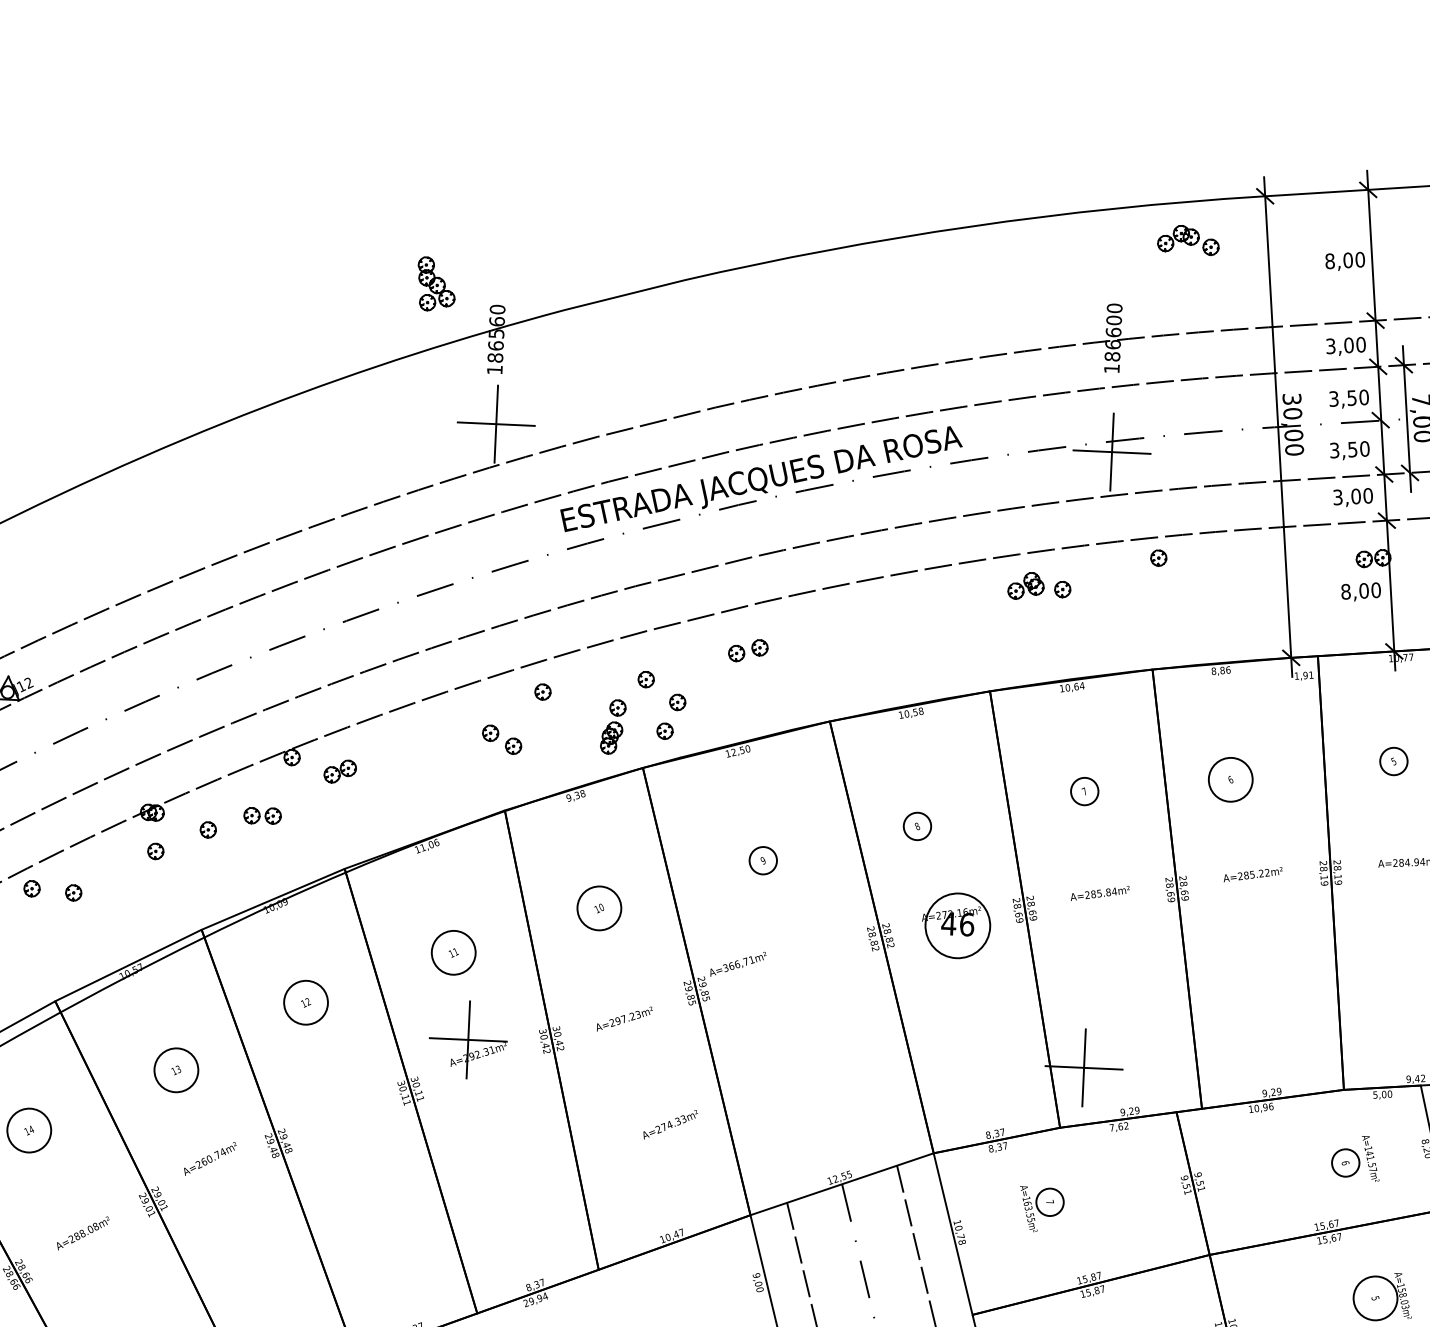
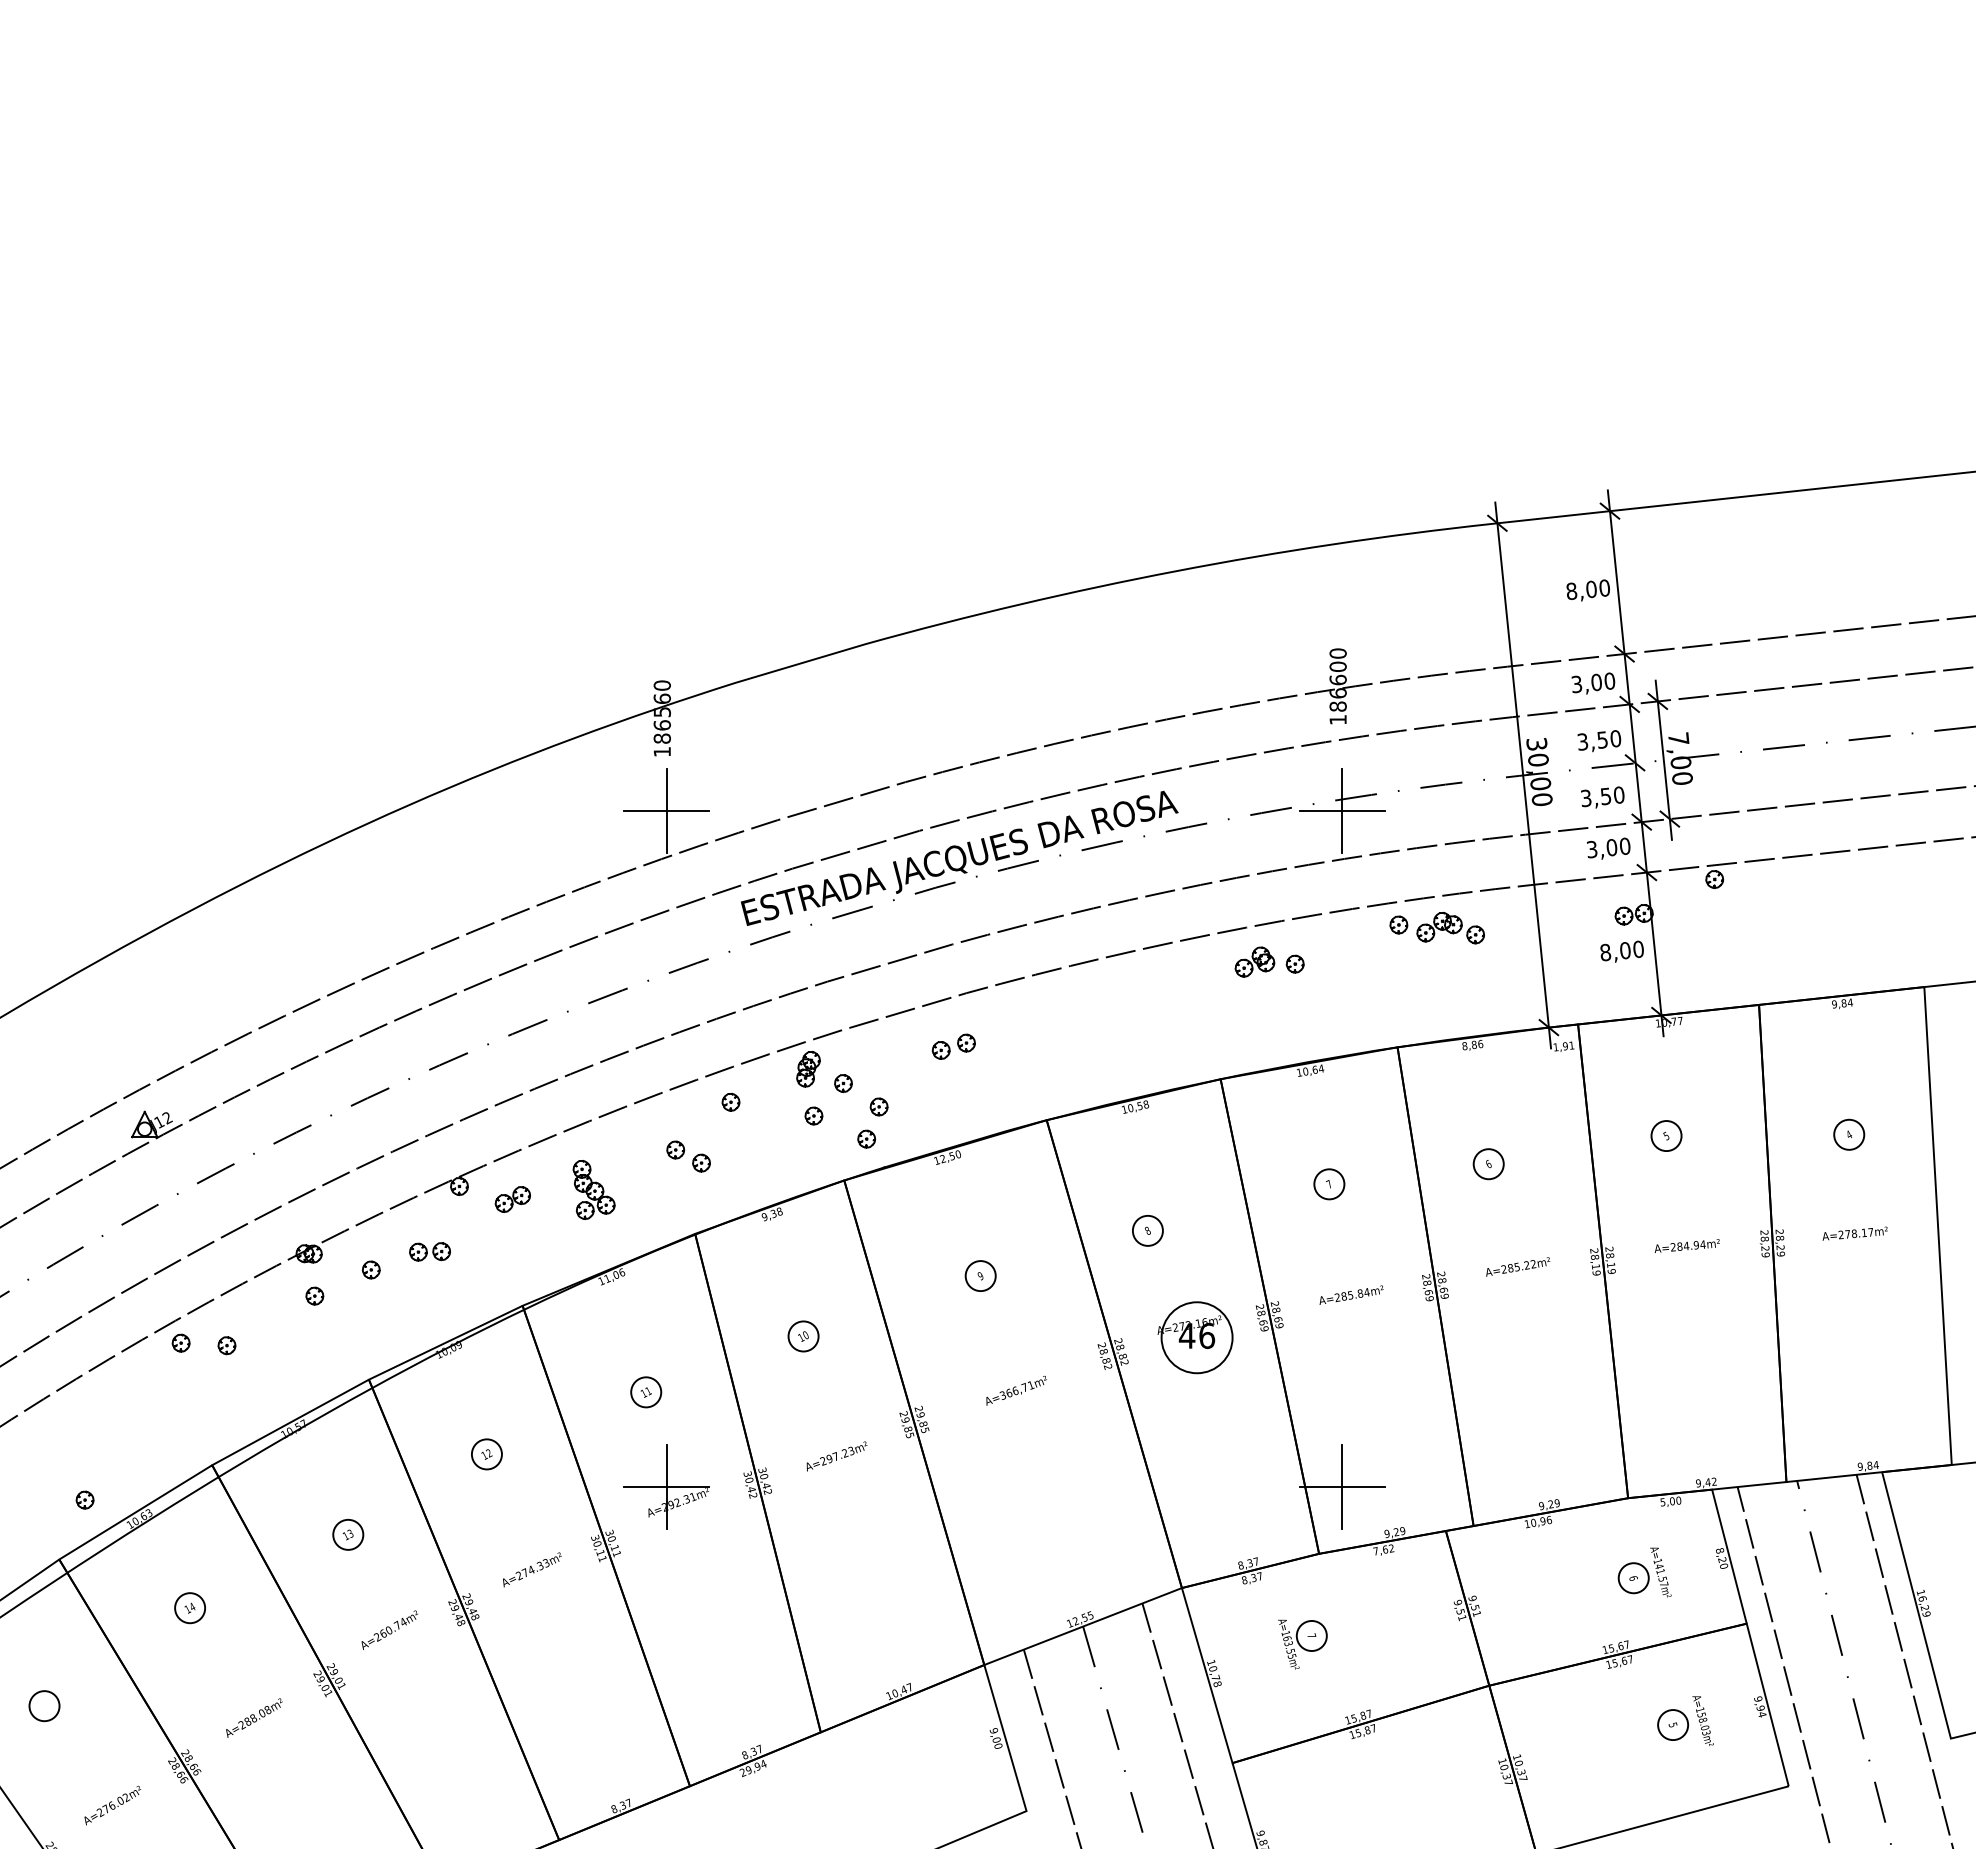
part: (1188, 240) -> (1450, 928), moved
part: (435, 283) -> (593, 1189), moved
part: (611, 738) -> (808, 1069), moved
circle: (1230, 780) -> (1488, 1164), size x0.62
circle: (599, 908) -> (803, 1336), size x0.62
circle: (453, 952) -> (646, 1392), size x0.62
text: (738, 964) -> (1016, 1390), moved
circle: (305, 1002) -> (486, 1454), size x0.62
circle: (176, 1070) -> (348, 1534), size x0.62
text: (670, 1124) -> (532, 1569), moved
circle: (29, 1130) -> (190, 1608), size x0.62
circle: (1375, 1298) -> (1673, 1725), size x0.62

